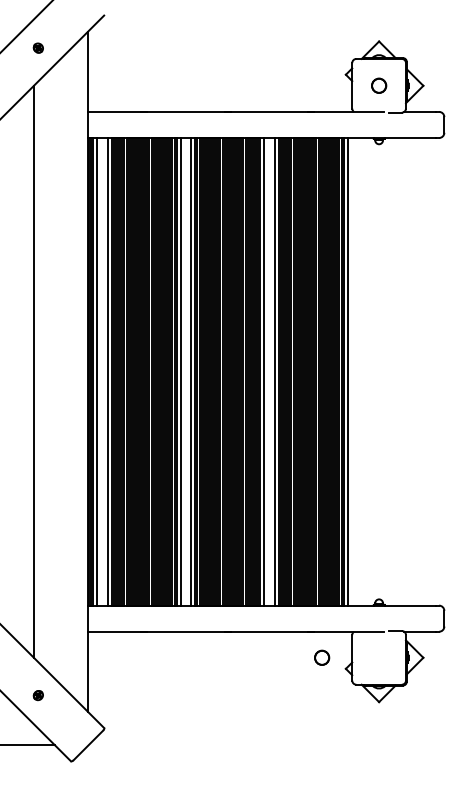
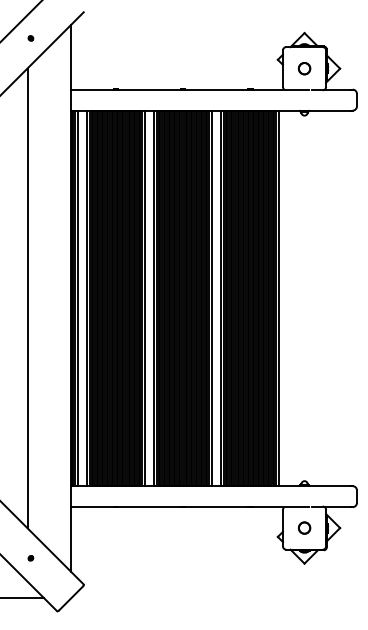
part: (38, 47) -> (31, 37), size x0.62
circle: (322, 657) -> (304, 527), moved
part: (38, 695) -> (31, 558), size x0.62

